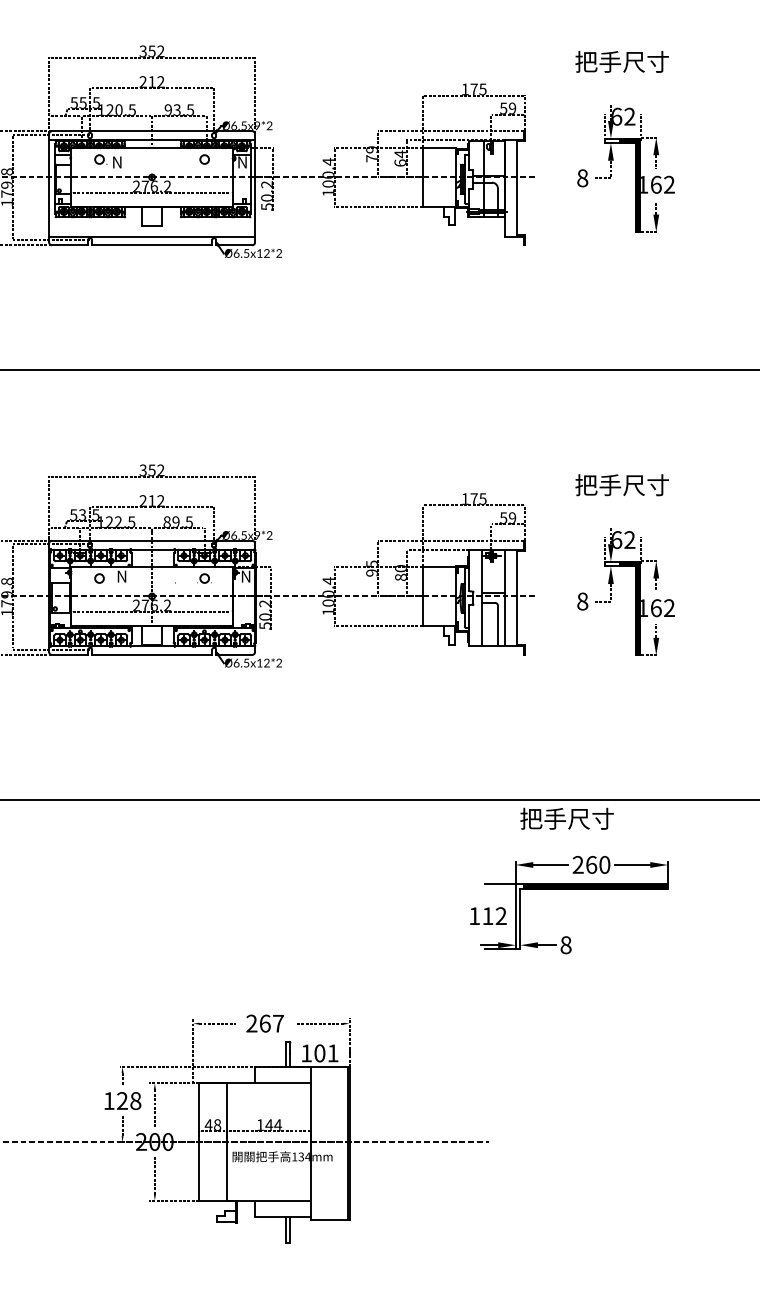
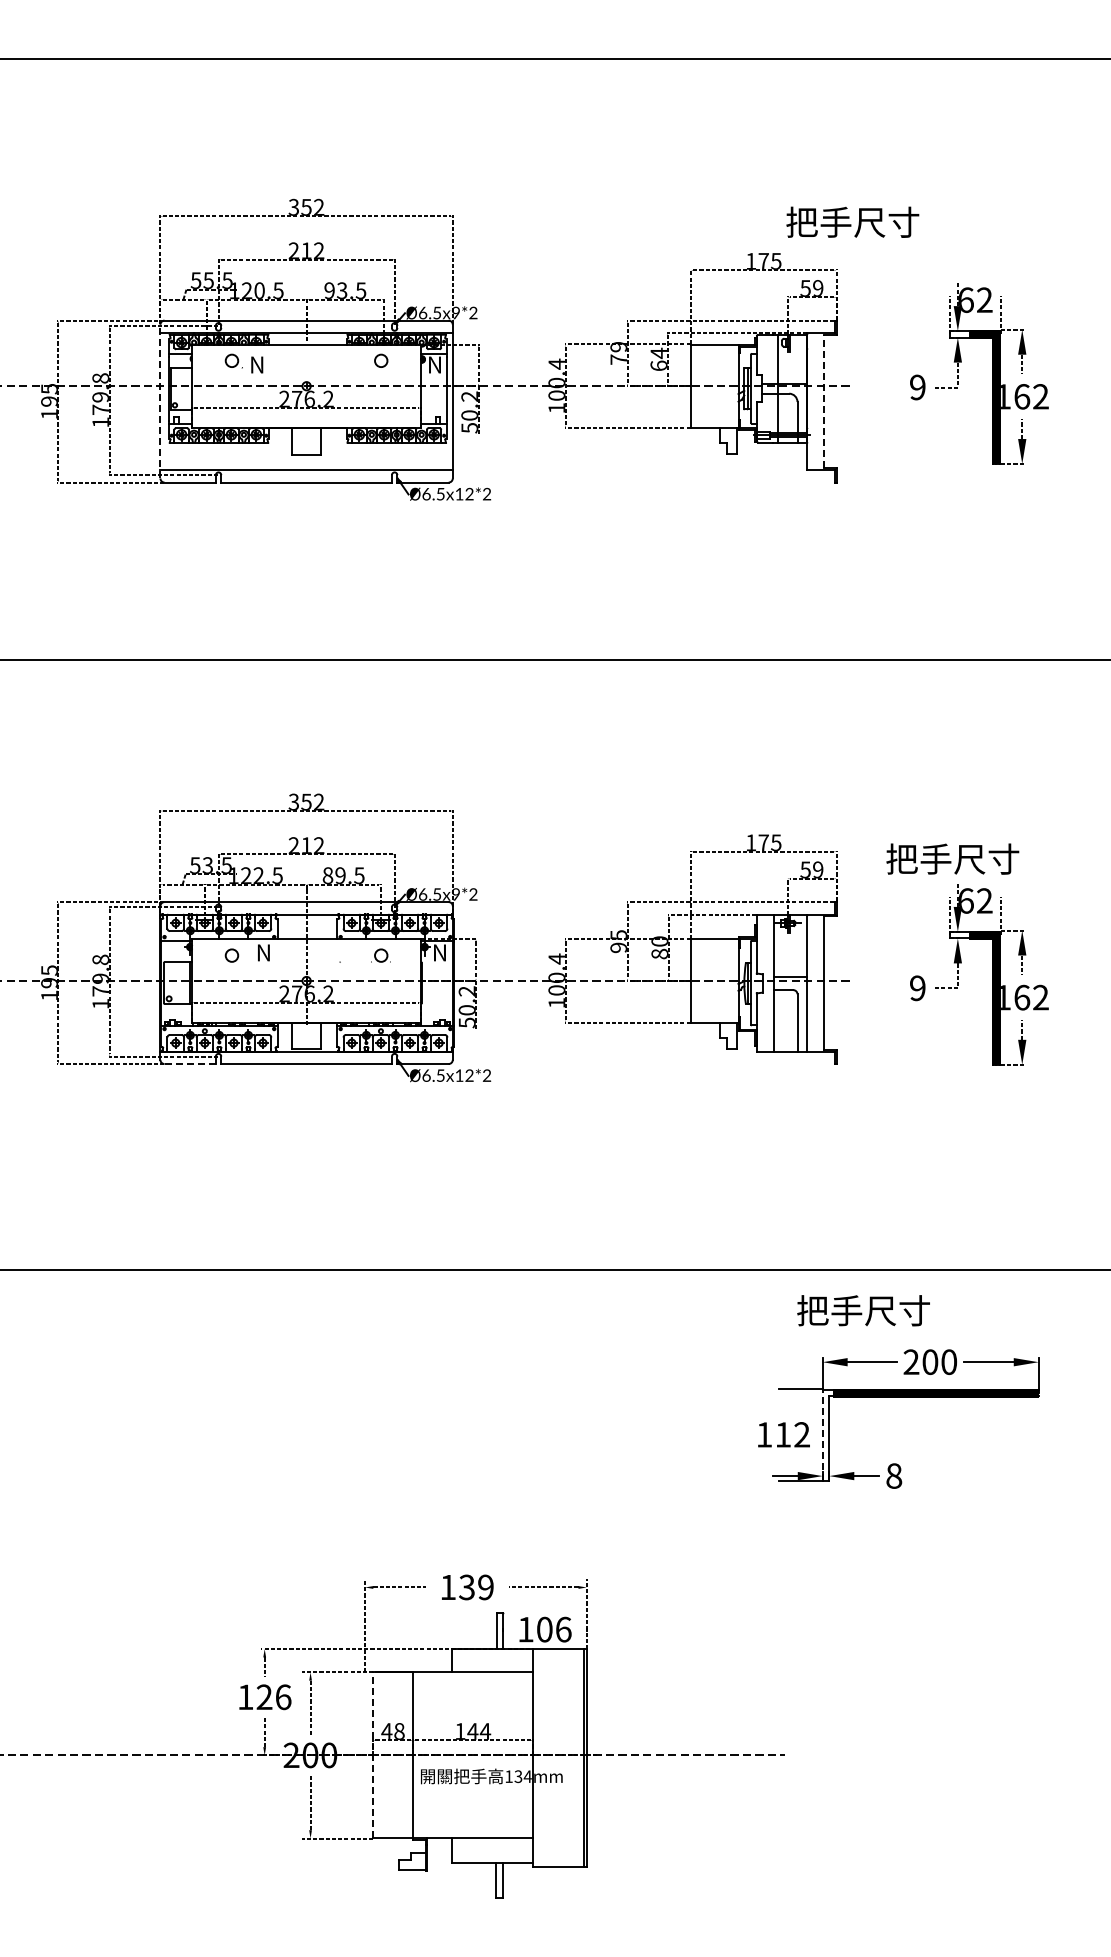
text: (621, 61) -> (852, 221), moved
text: (582, 178) -> (917, 387), 8 -> 9
line: (49, 188) -> (160, 401), solid -> dashed
line: (516, 188) -> (824, 401), solid -> dashed
text: (621, 484) -> (952, 858), moved
text: (582, 601) -> (917, 988), 8 -> 9
line: (70, 655) -> (190, 1064), solid -> dashed
text: (566, 818) -> (863, 1310), moved
text: (591, 864) -> (930, 1361), 260 -> 200
line: (515, 916) -> (822, 1435), solid -> dashed
text: (264, 1023) -> (466, 1587), 267 -> 139
text: (333, 1053) -> (563, 1629), 101 -> 106
text: (135, 1101) -> (283, 1697), 128 -> 126
line: (199, 1141) -> (373, 1754), solid -> dashed

